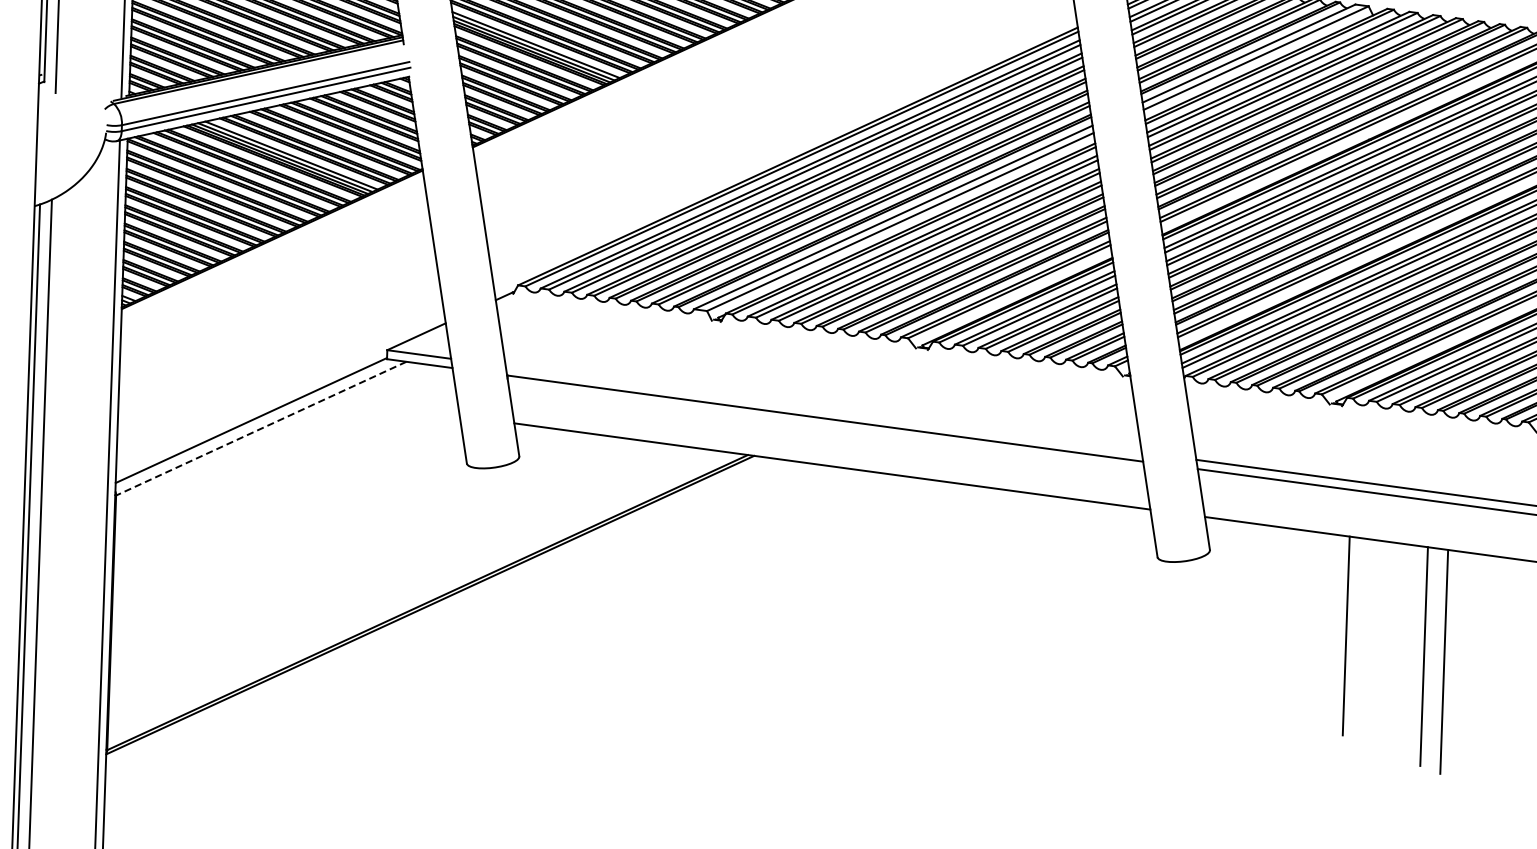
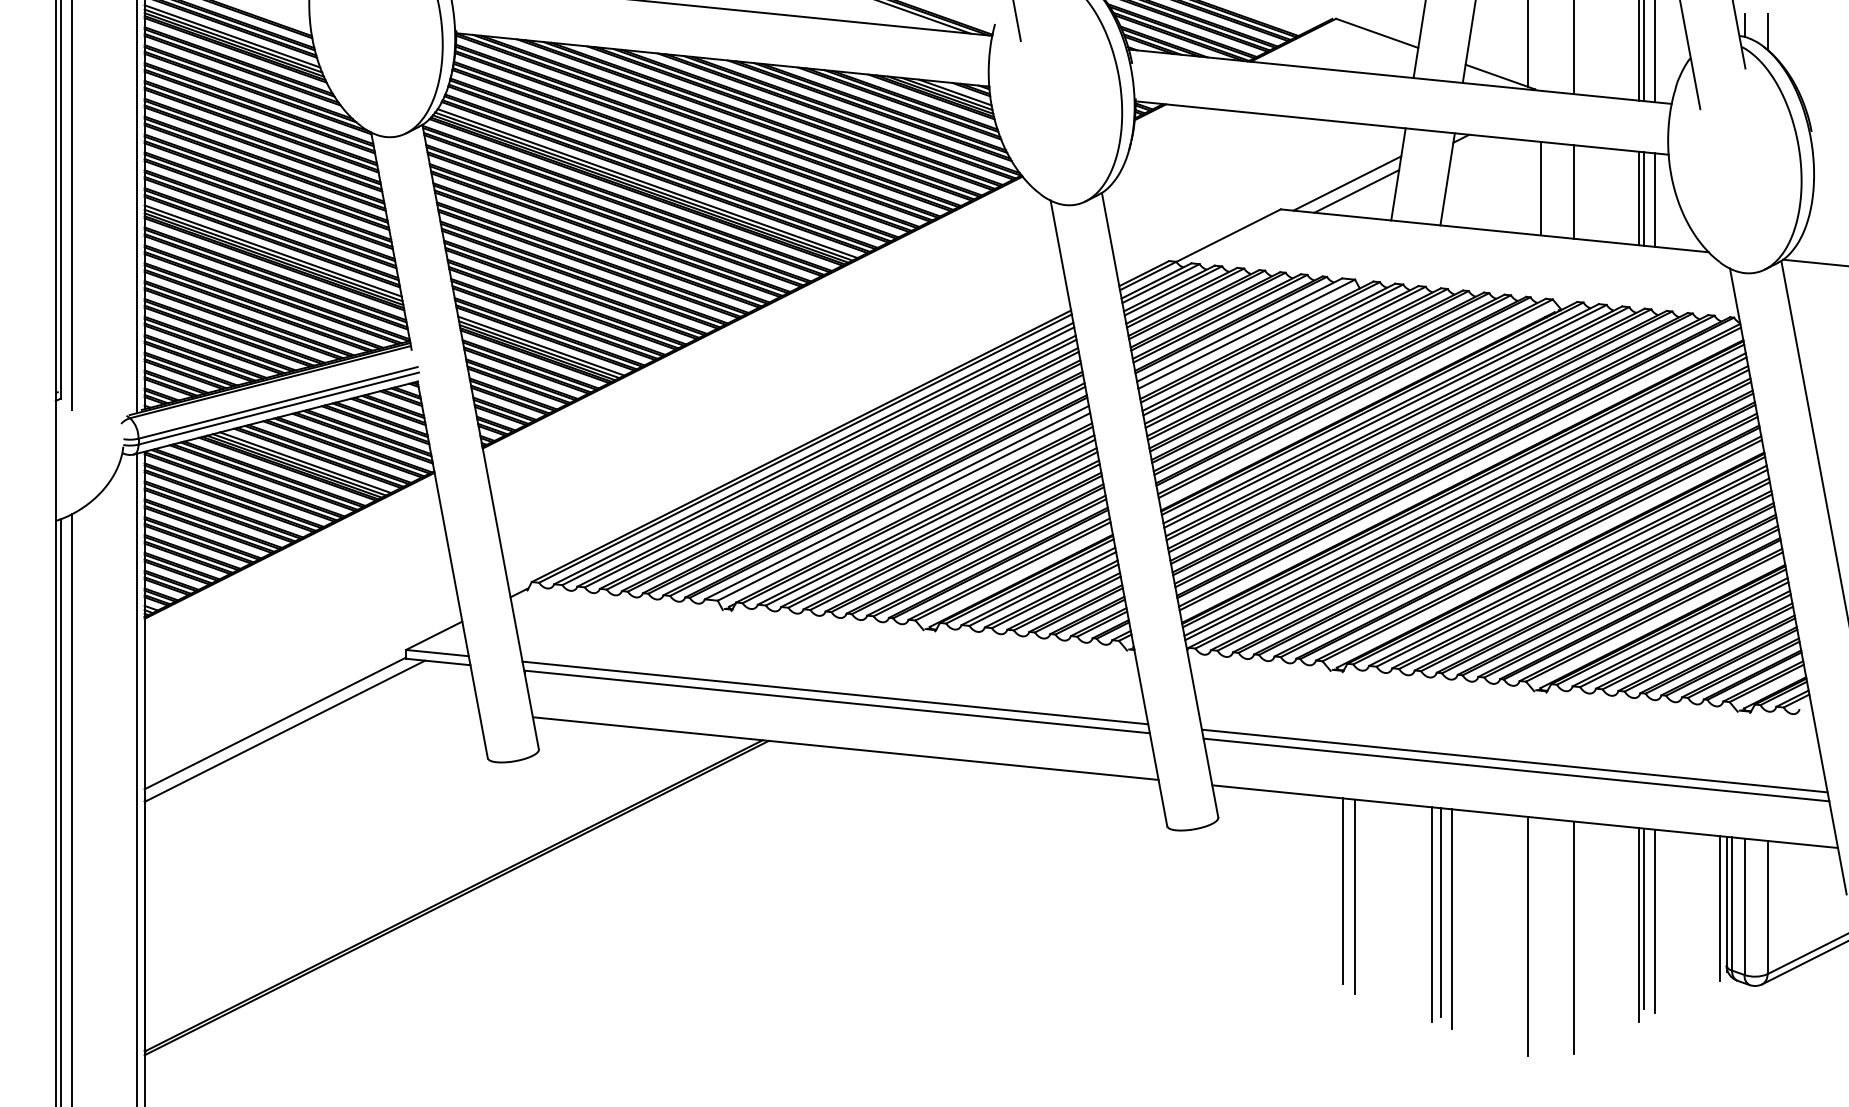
line: (823, 408) -> (835, 692), added
line: (261, 429) -> (285, 731), dashed -> solid
line: (1335, 628) -> (1343, 890), added
line: (1434, 654) -> (1441, 912), added
line: (1522, 682) -> (1528, 936), added

